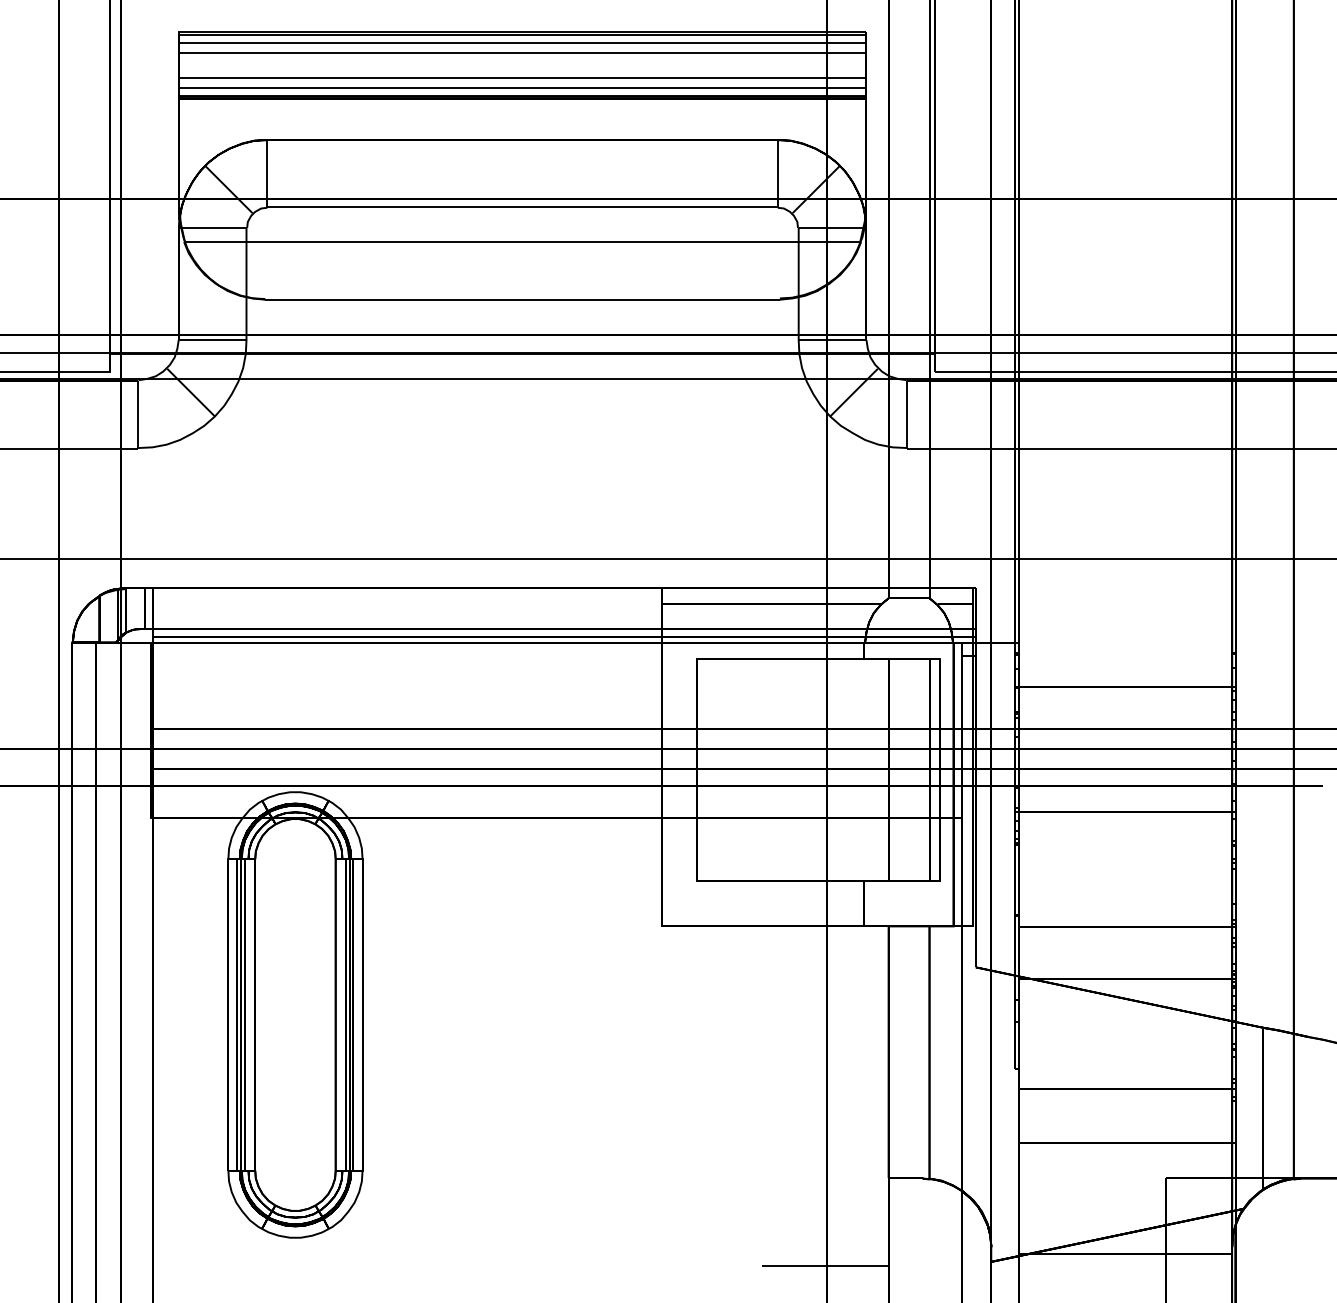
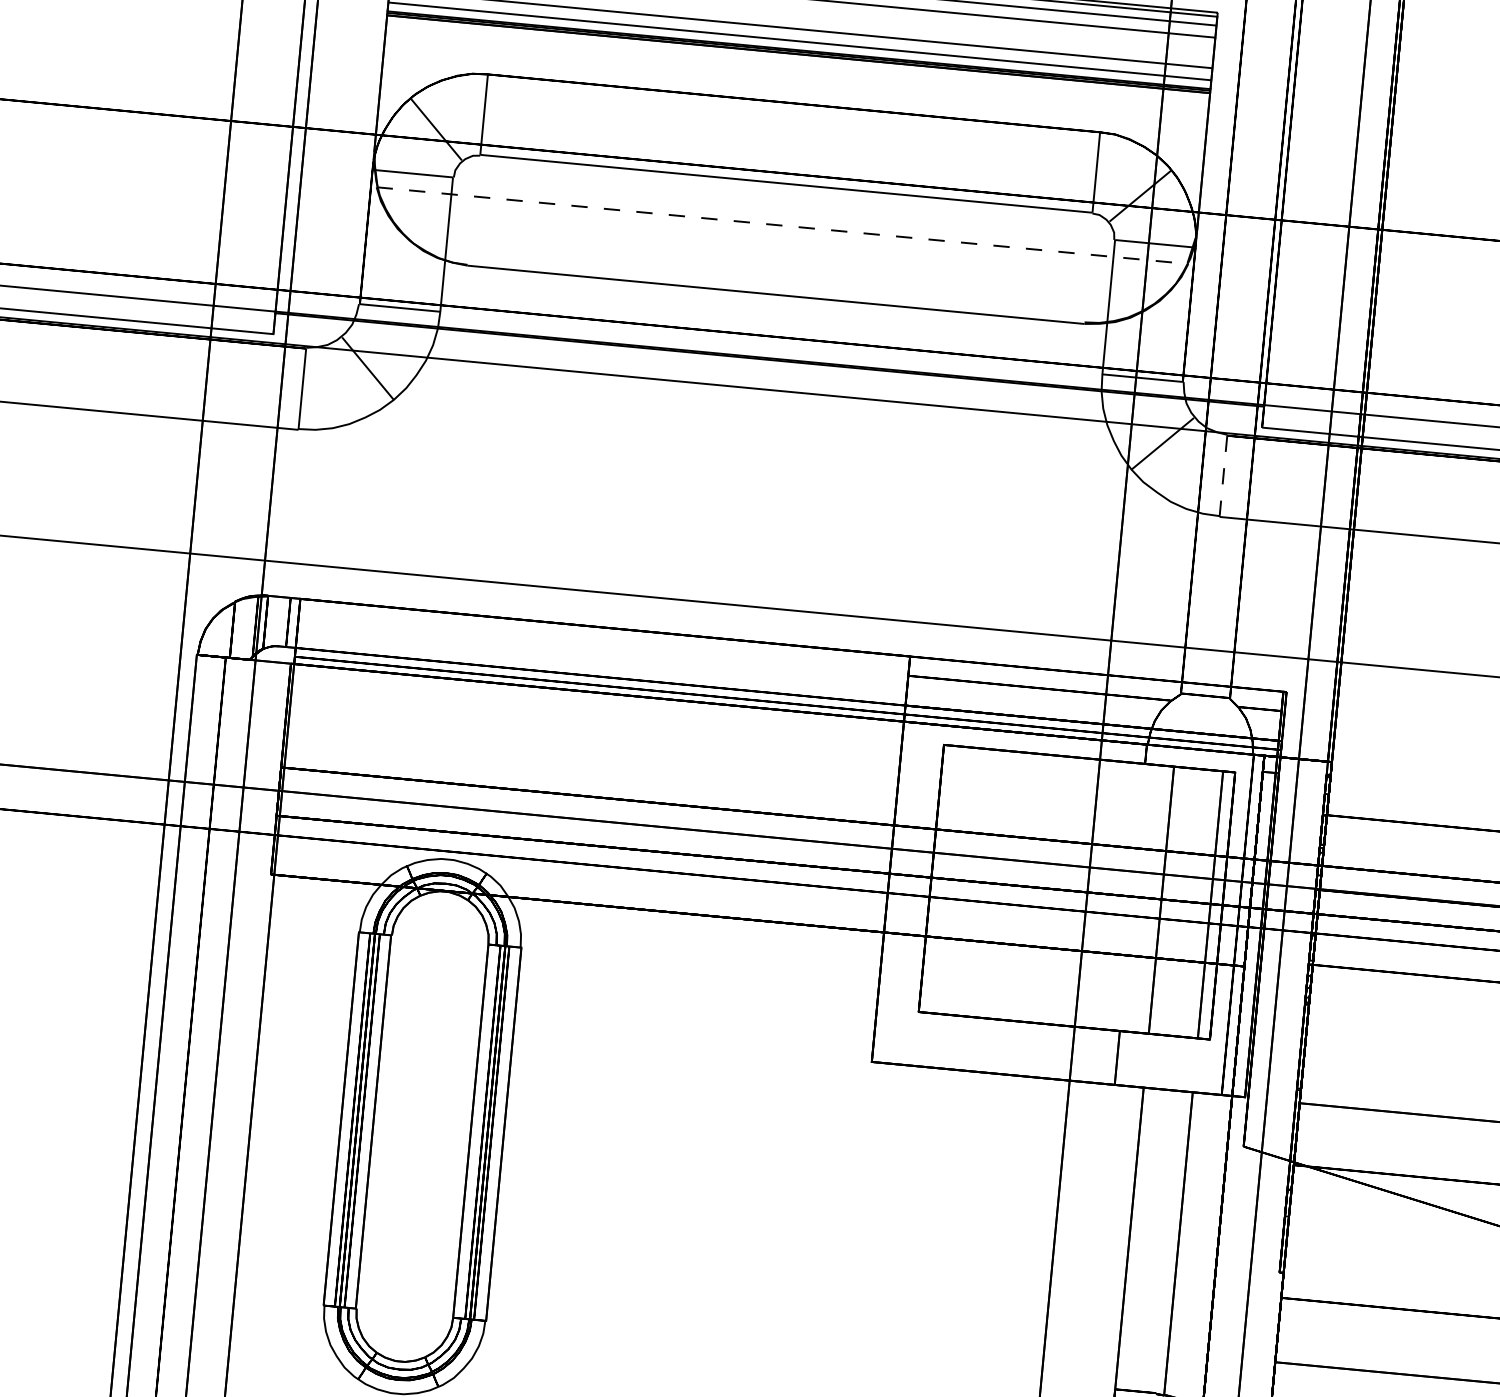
line: (523, 242) -> (783, 226), solid -> dashed
line: (906, 414) -> (1223, 475), solid -> dashed

